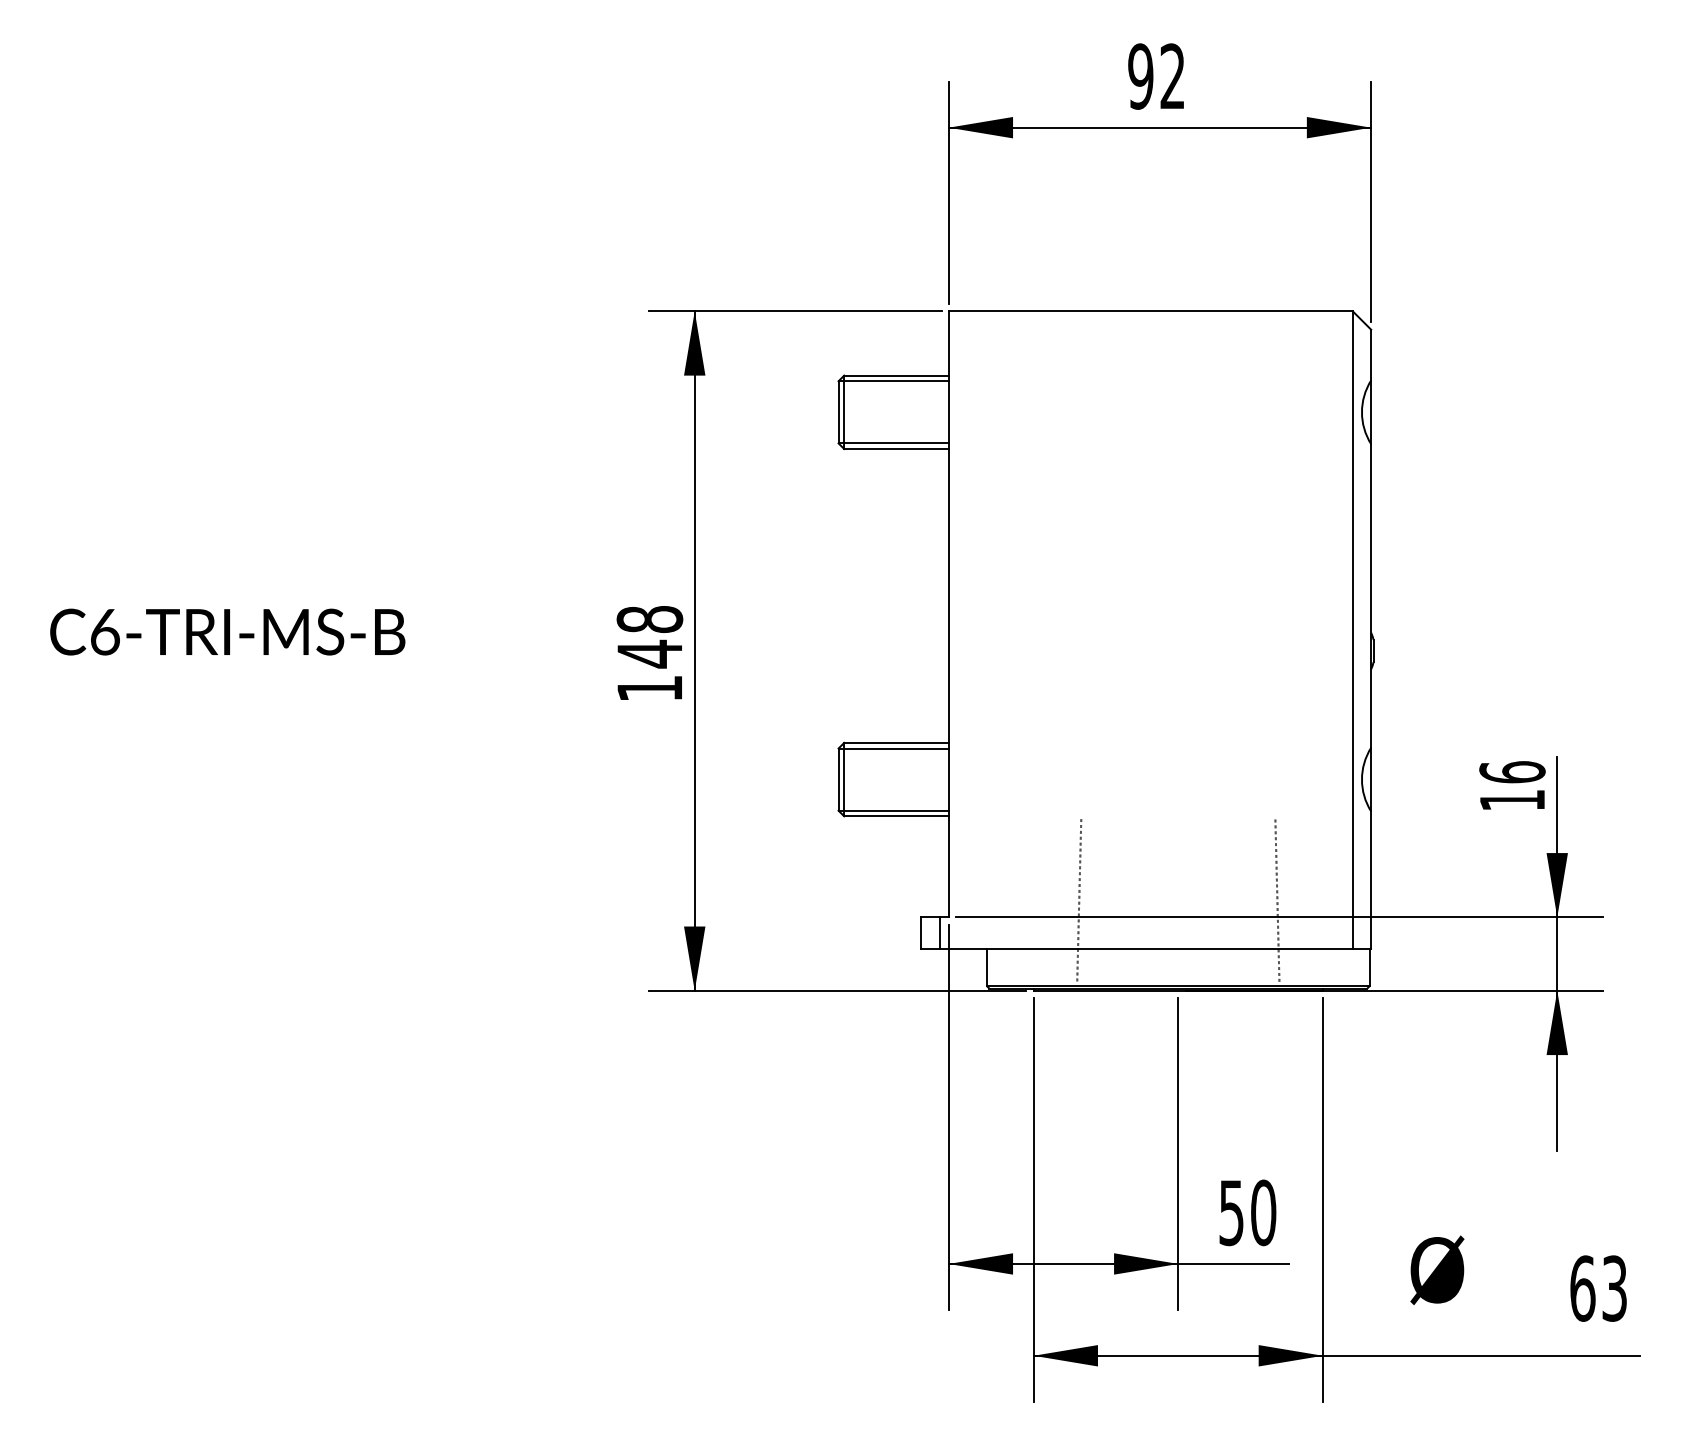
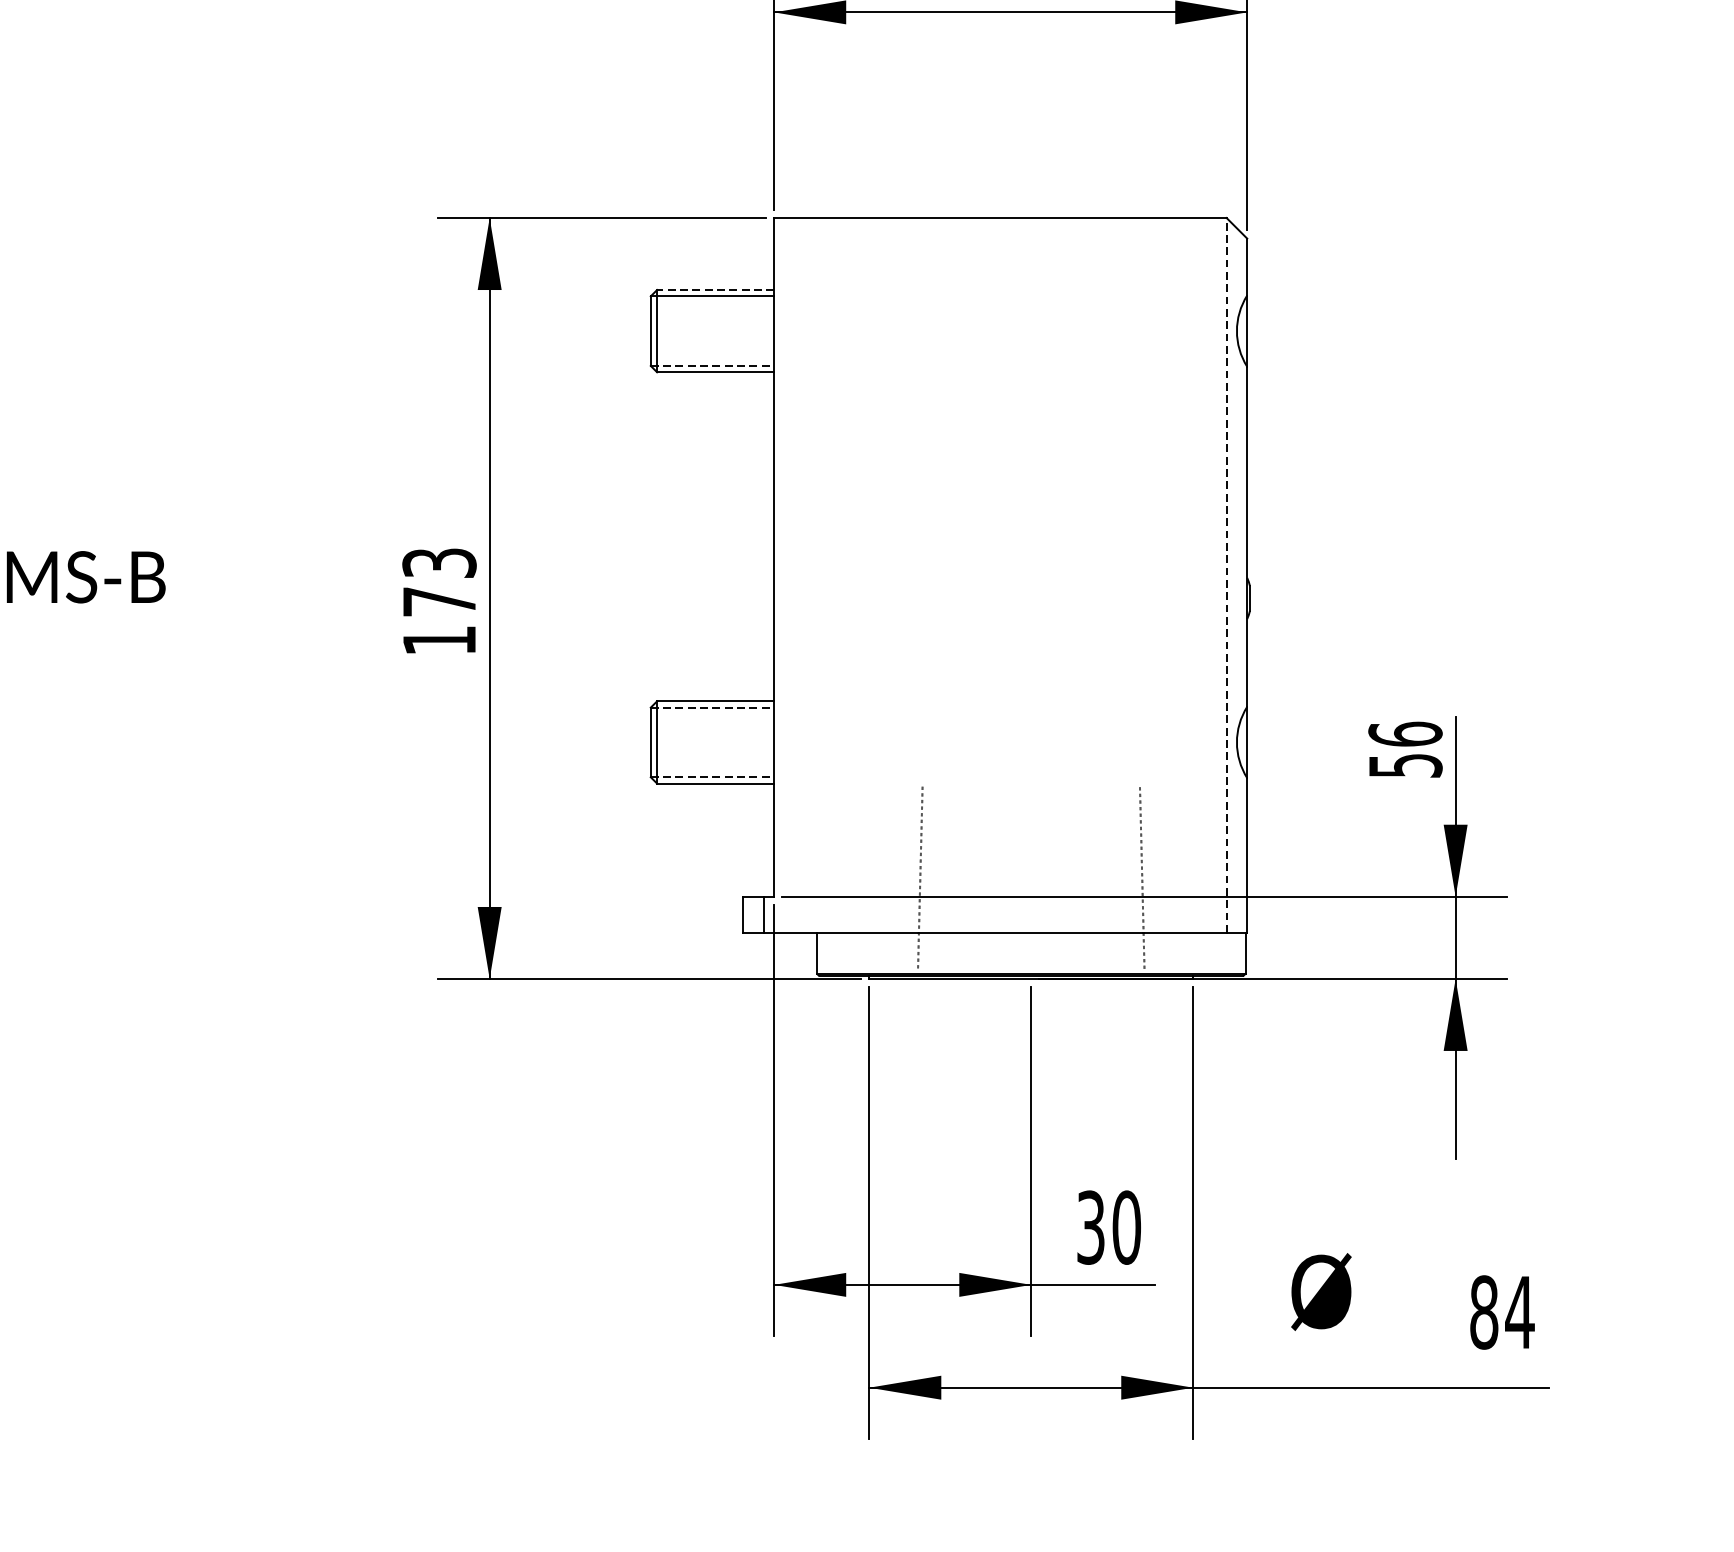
line: (896, 375) -> (715, 289), solid -> dashed
line: (894, 443) -> (713, 366), solid -> dashed
line: (1352, 629) -> (1226, 574), solid -> dashed
text: (649, 637) -> (439, 583), 148 -> 173
line: (894, 748) -> (713, 707), solid -> dashed
text: (1512, 800) -> (1405, 765), 16 -> 56
line: (894, 810) -> (713, 777), solid -> dashed
text: (1231, 1212) -> (1090, 1227), 50 -> 30
text: (1598, 1288) -> (1501, 1312), 63 -> 84

